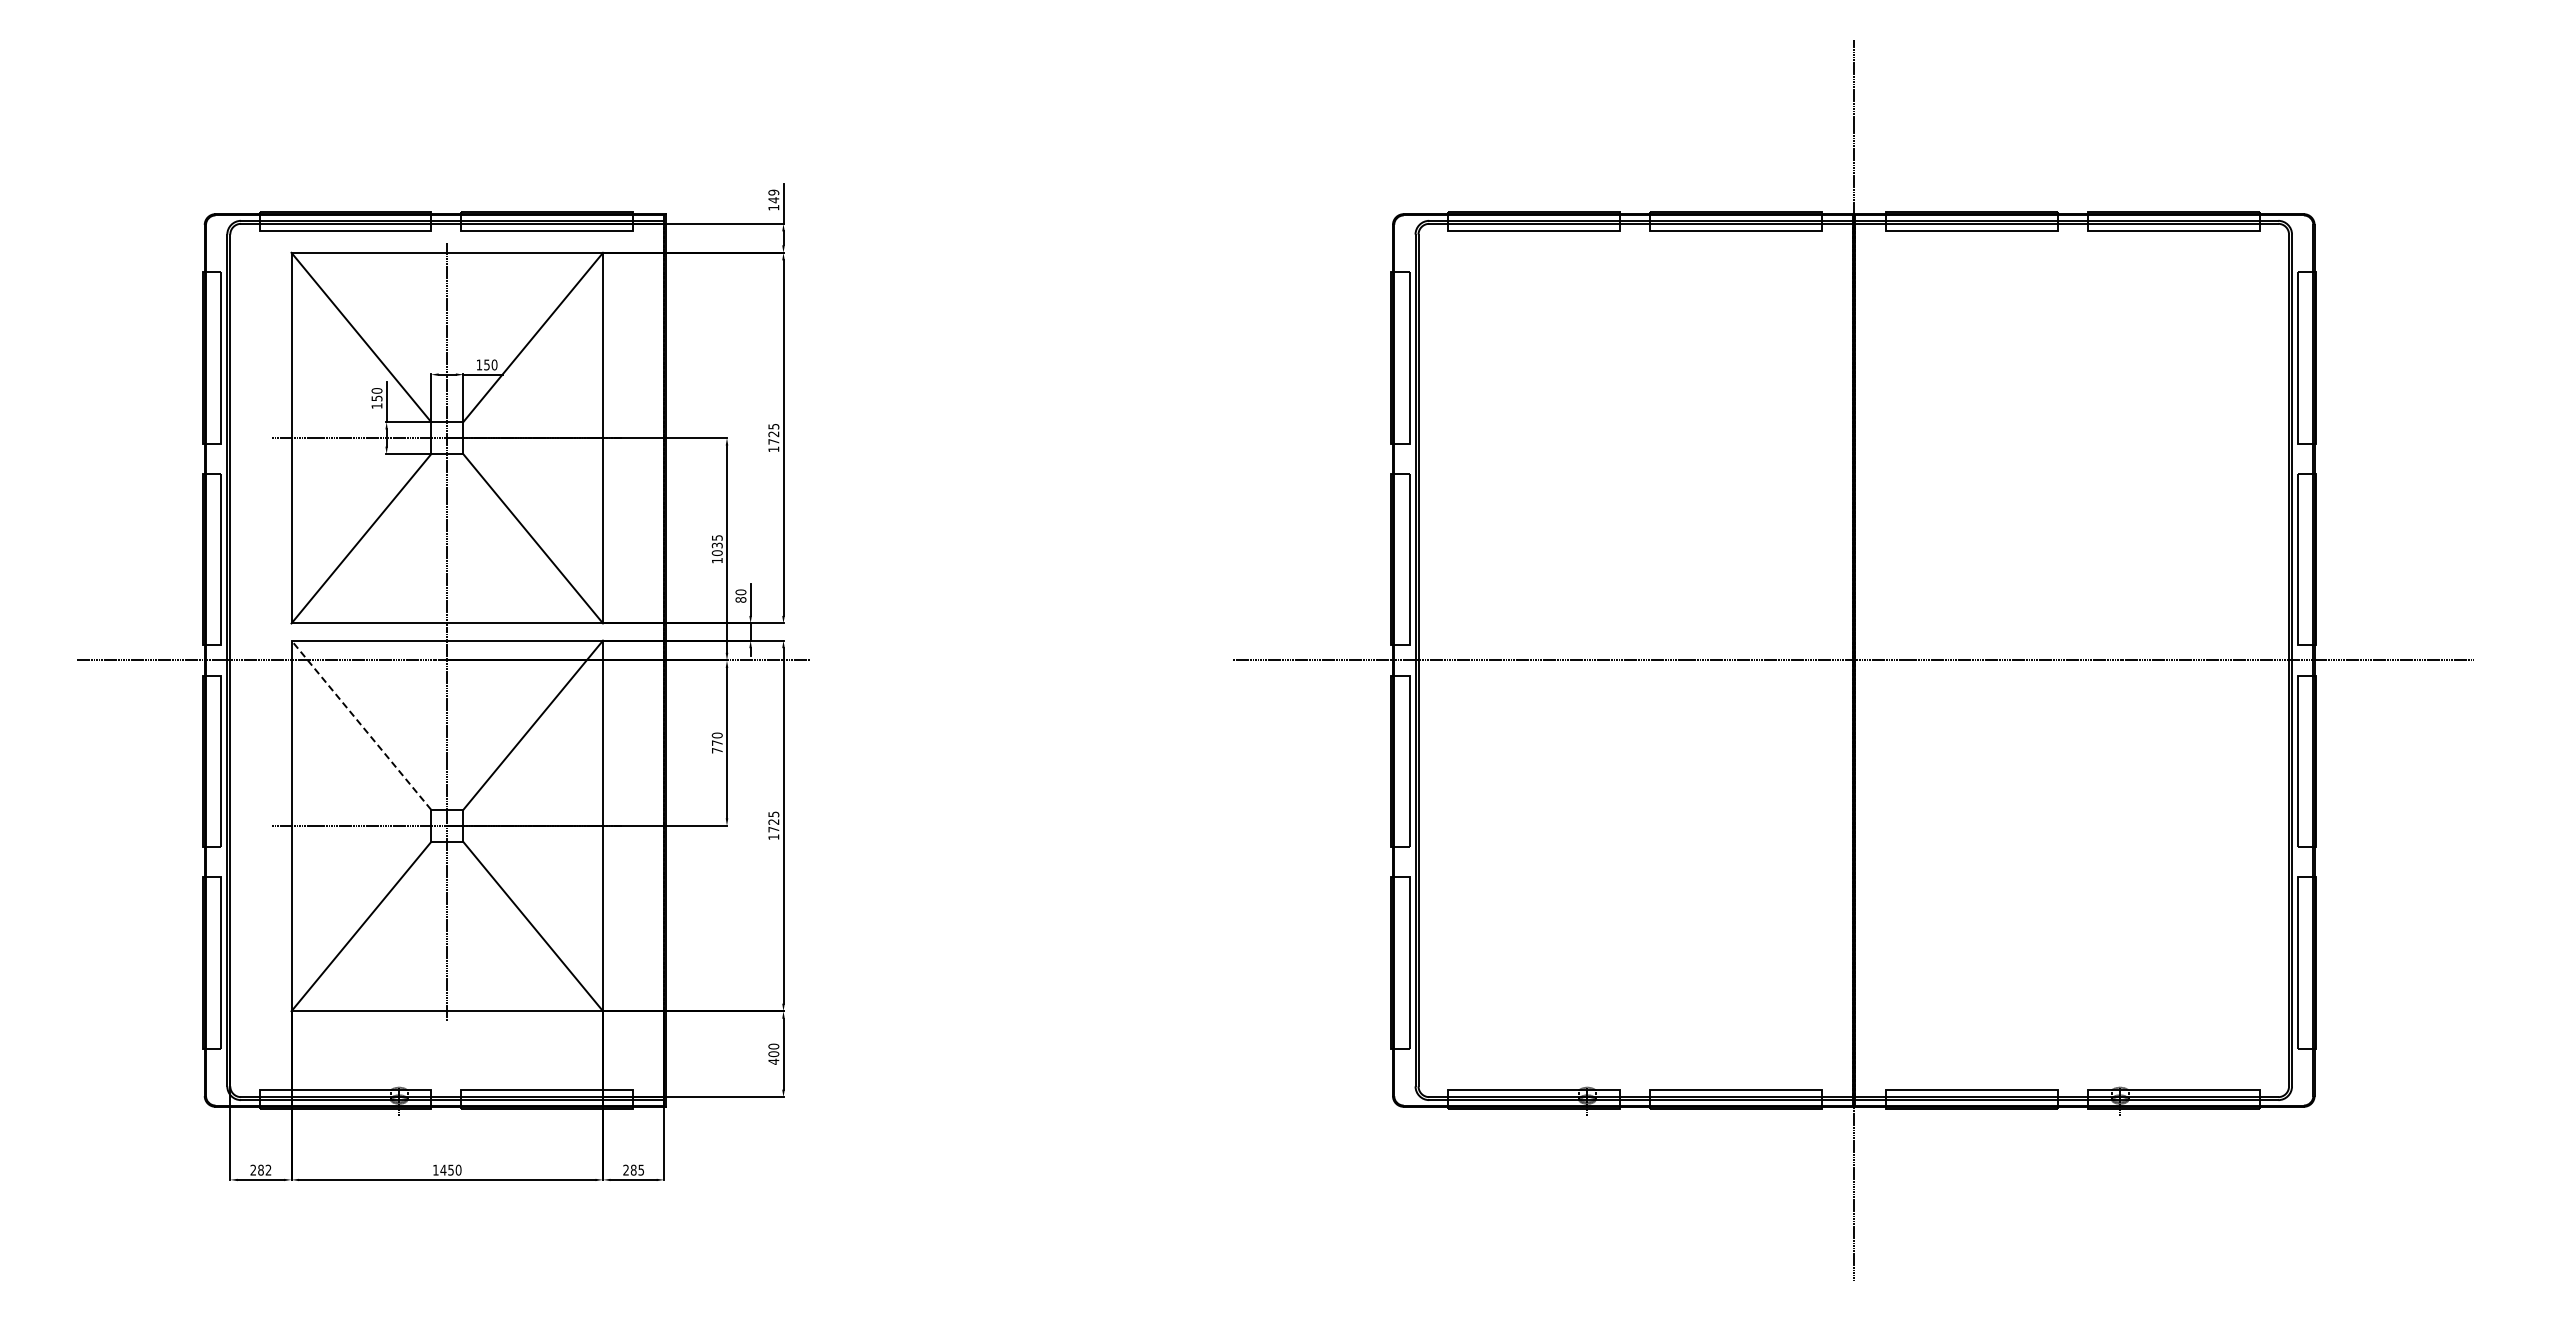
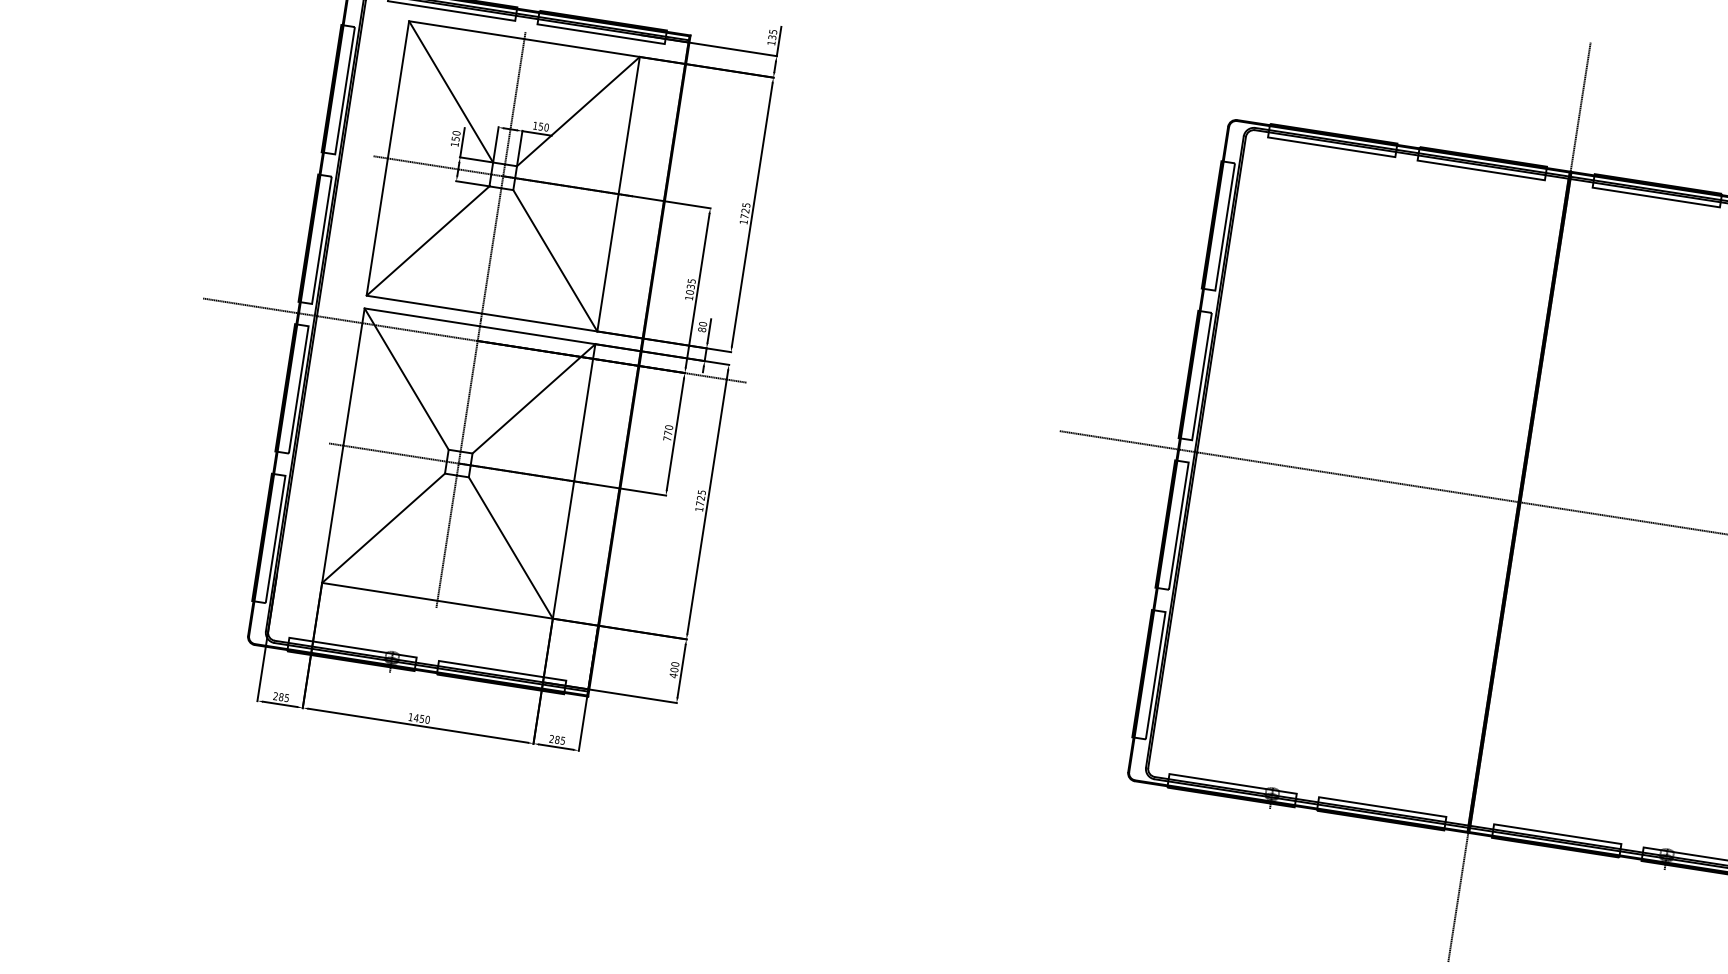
text: (773, 196) -> (772, 34), 149 -> 135
line: (361, 725) -> (406, 379), dashed -> solid
text: (268, 1169) -> (286, 697), 282 -> 285

